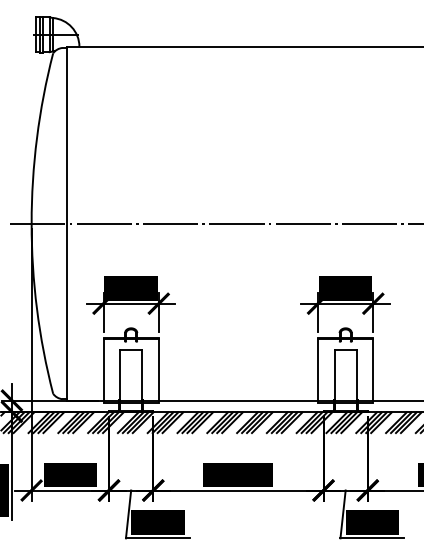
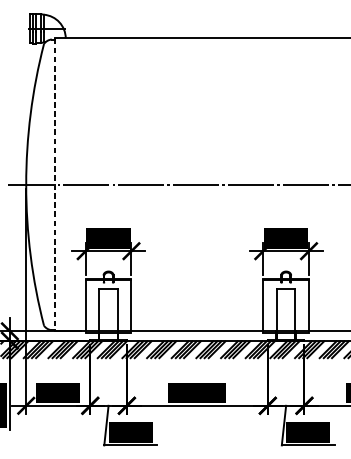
line: (67, 223) -> (55, 184), solid -> dashed

